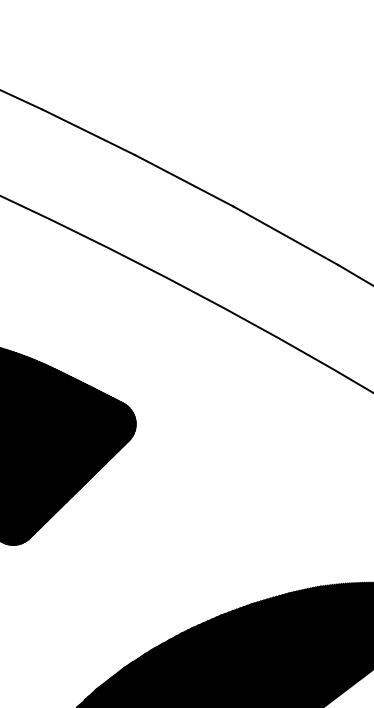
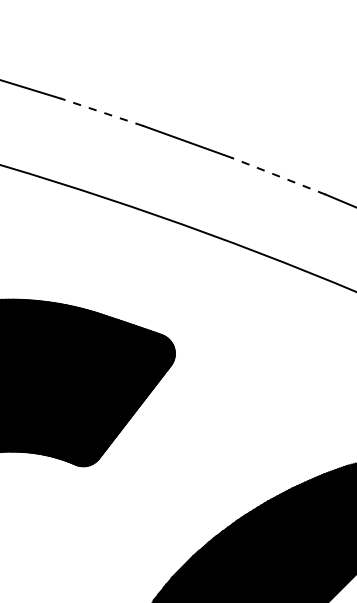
line: (88, 132) -> (101, 112), solid -> dashed
line: (285, 236) -> (278, 176), solid -> dashed

